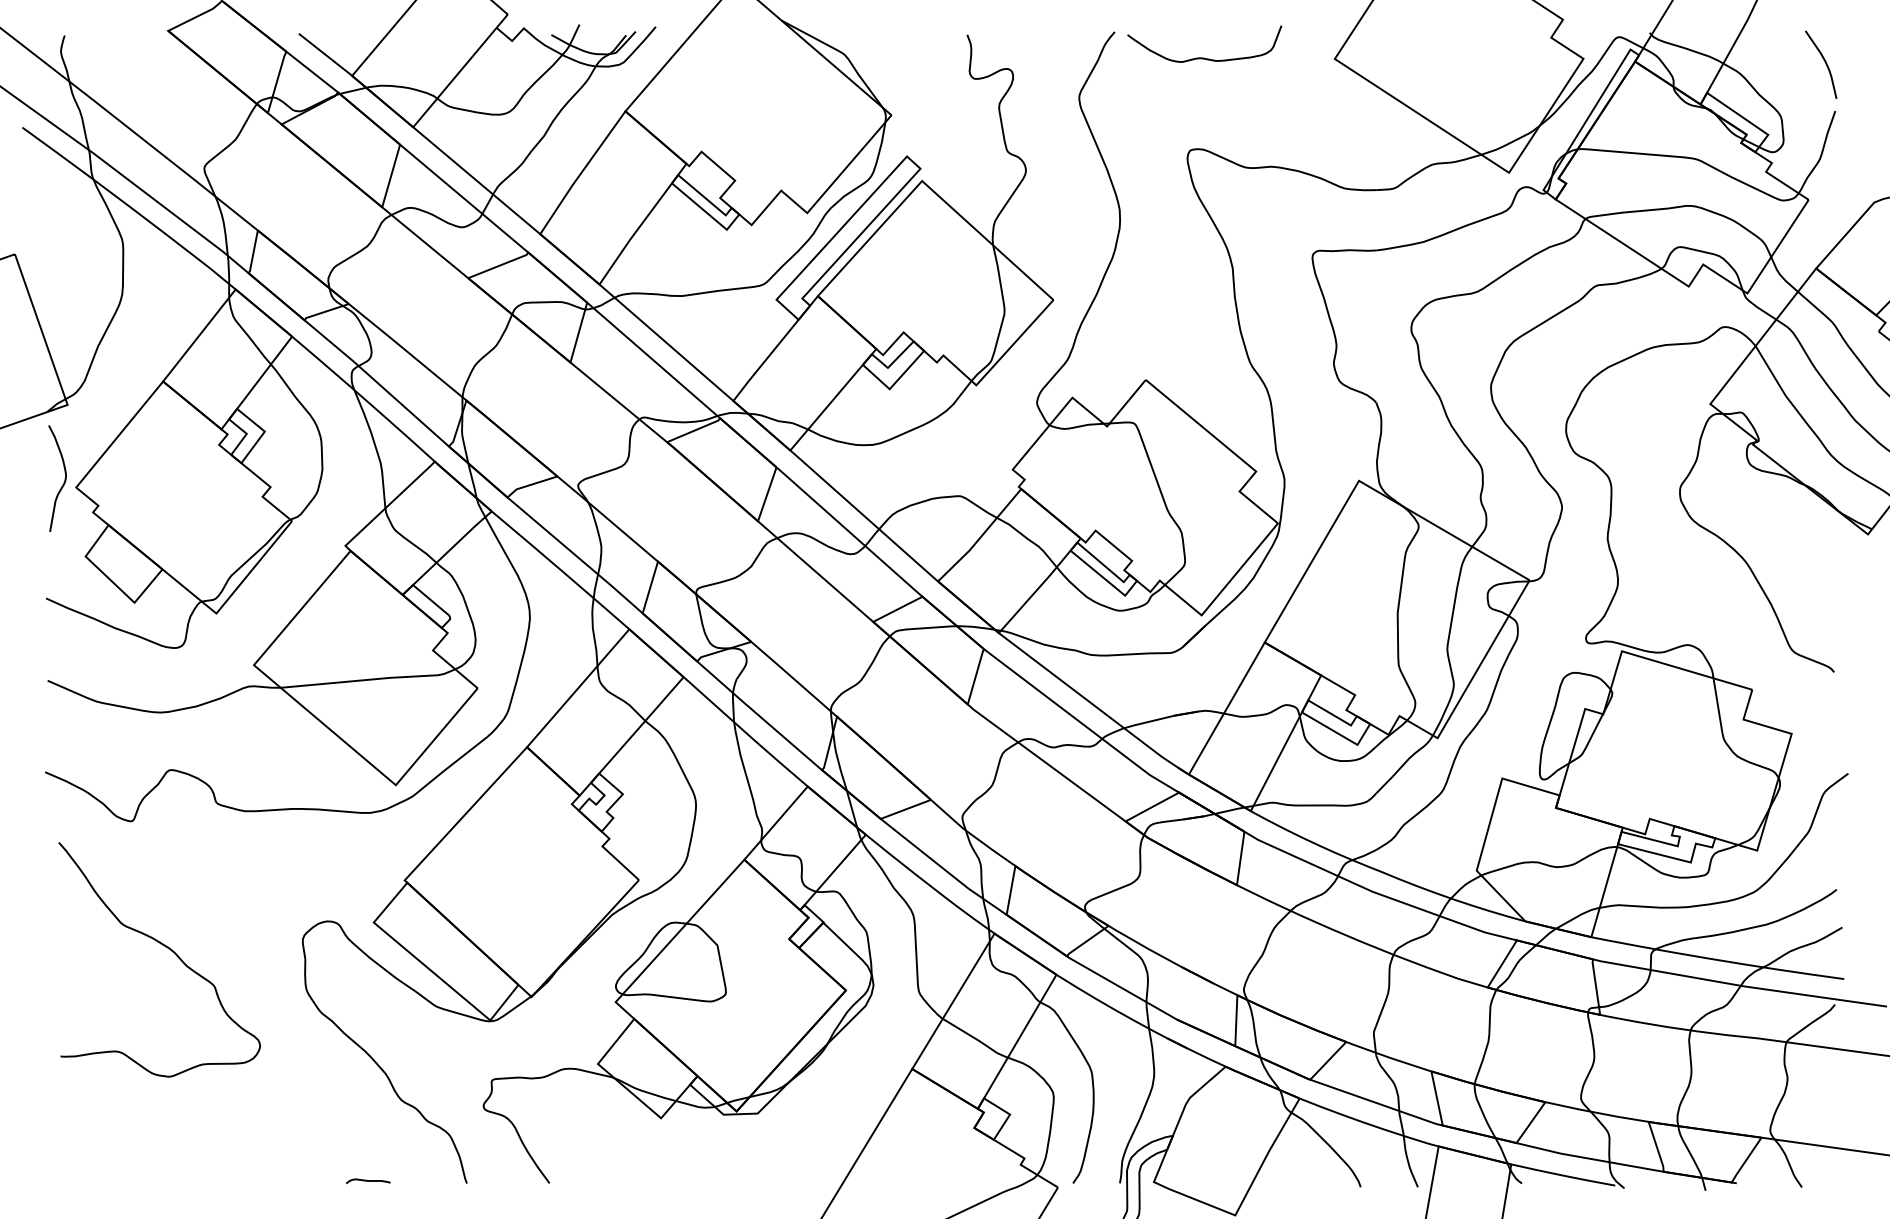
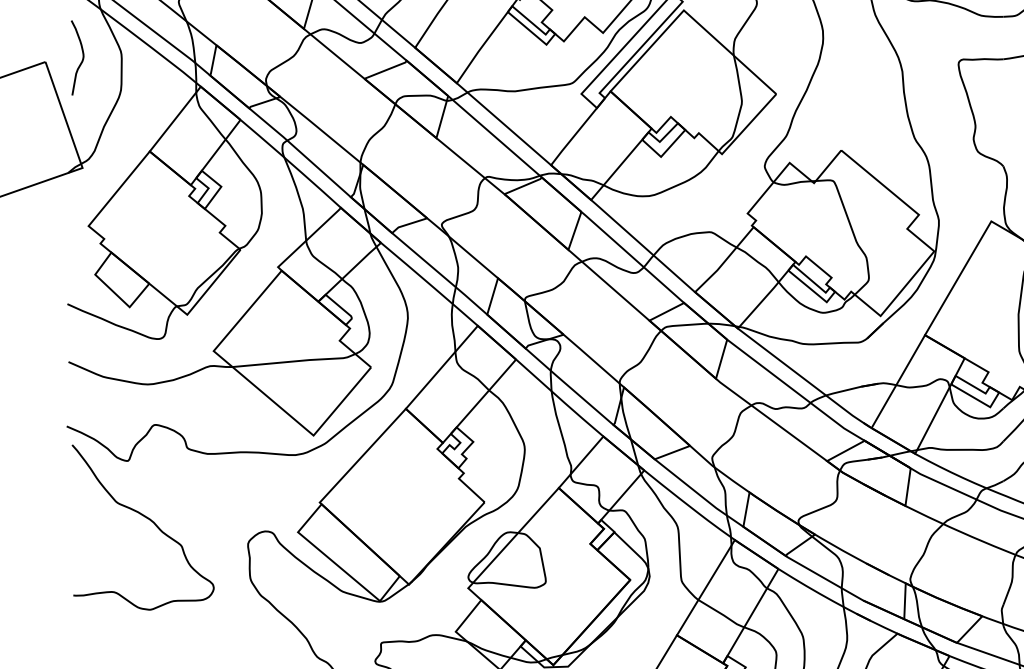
curve: (64, 478) -> (82, 57), moved
curve: (165, 947) -> (147, 518), moved

